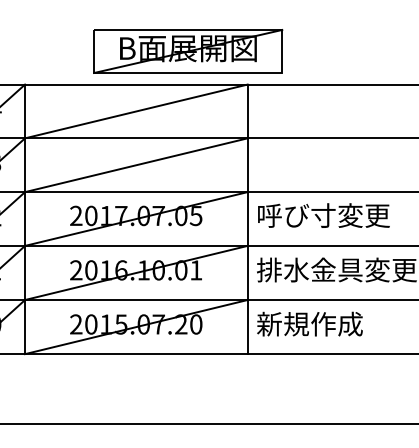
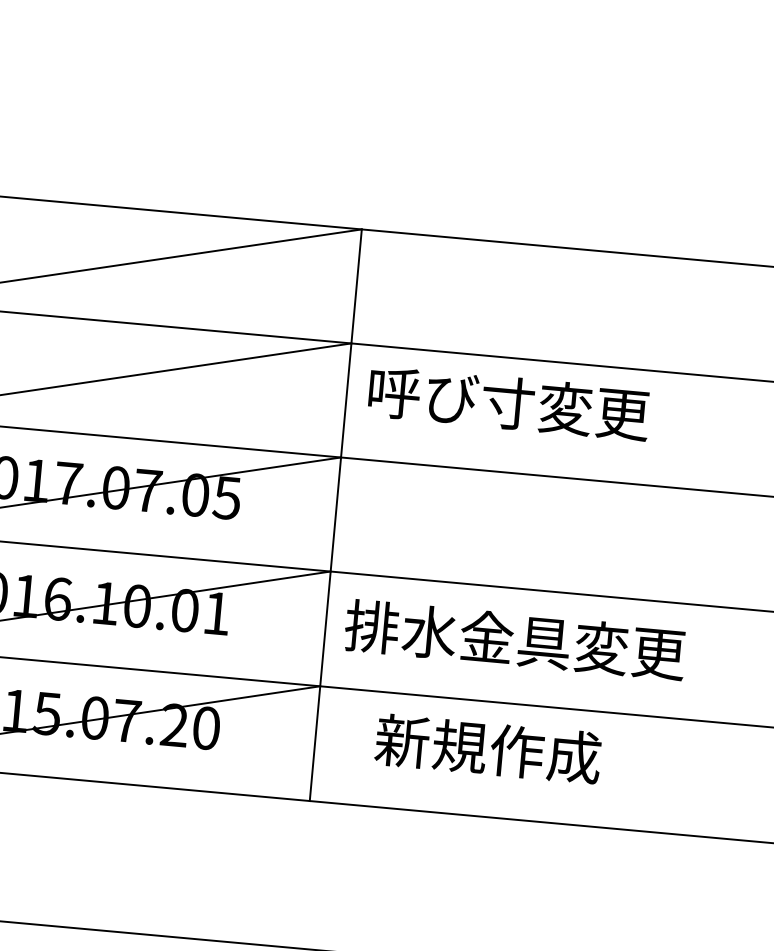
part: (188, 51) -> (242, 147), removed
text: (323, 215) -> (508, 402), moved
text: (309, 323) -> (487, 747), moved

